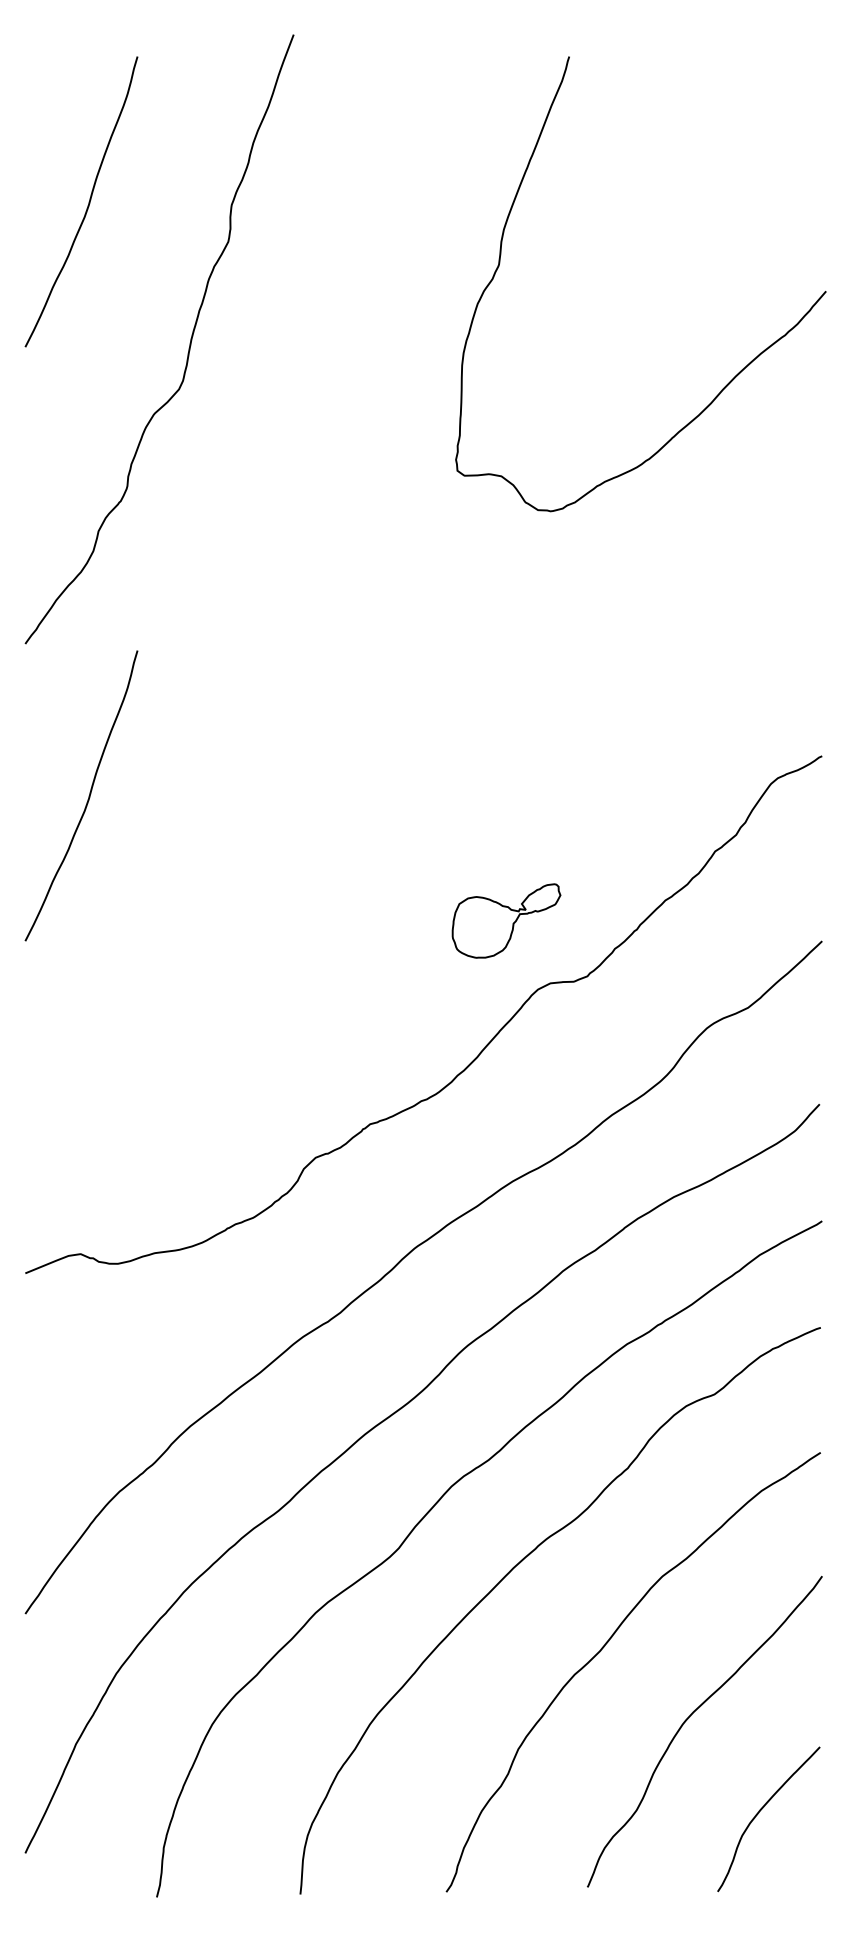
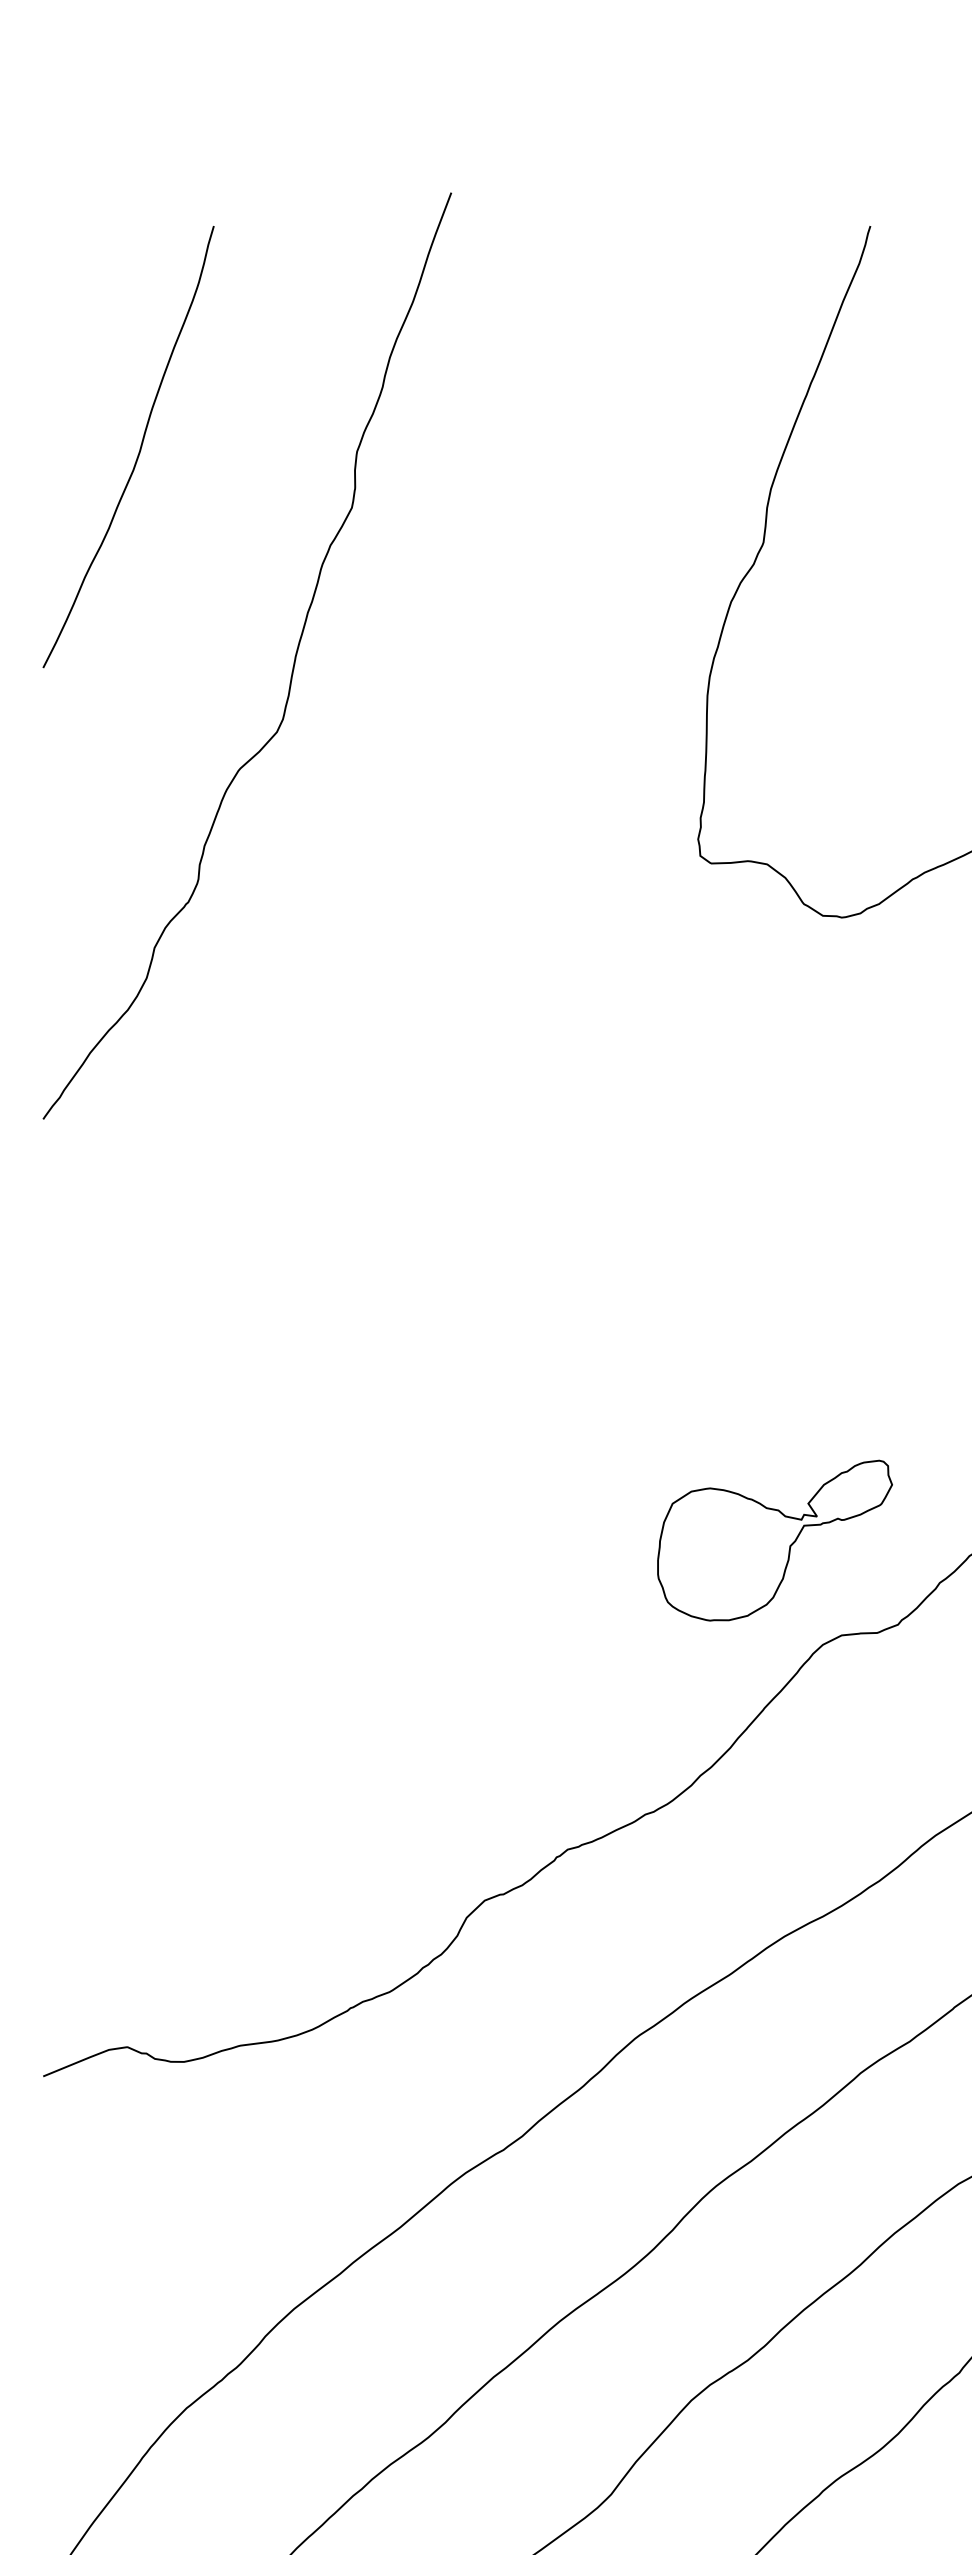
curve: (88, 795) -> (139, 1349), removed
part: (506, 920) -> (774, 1539), size x1.43

